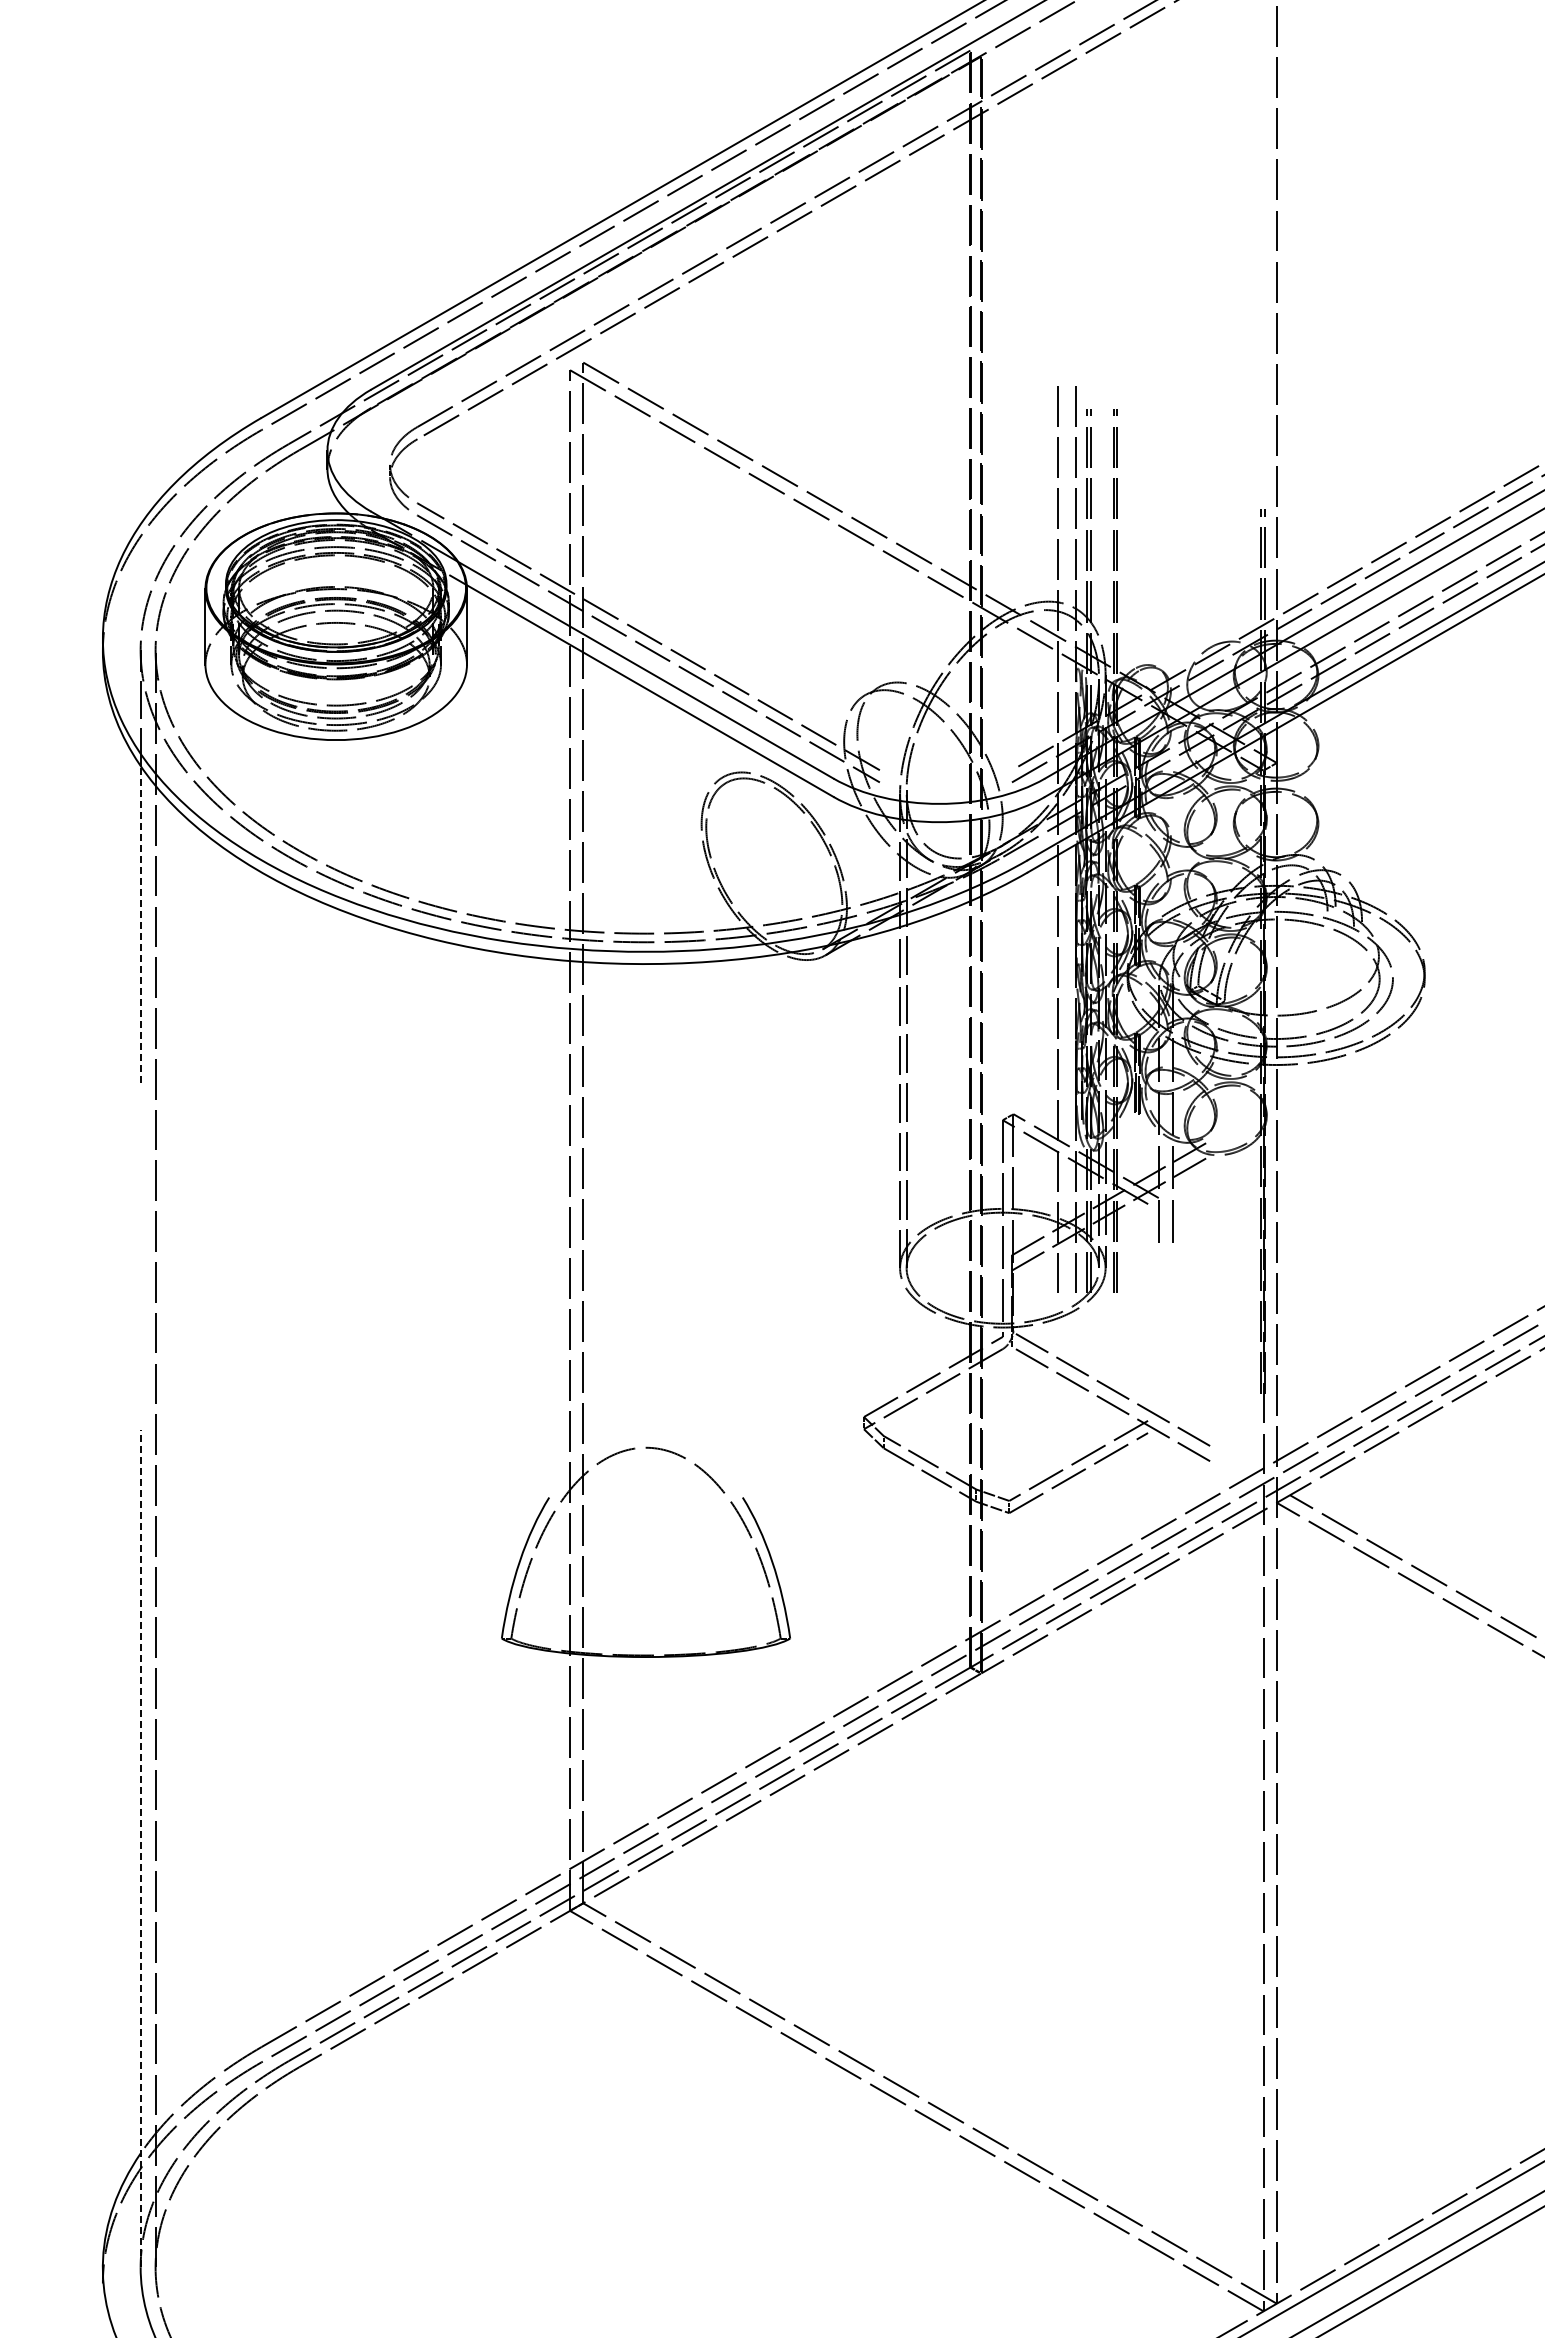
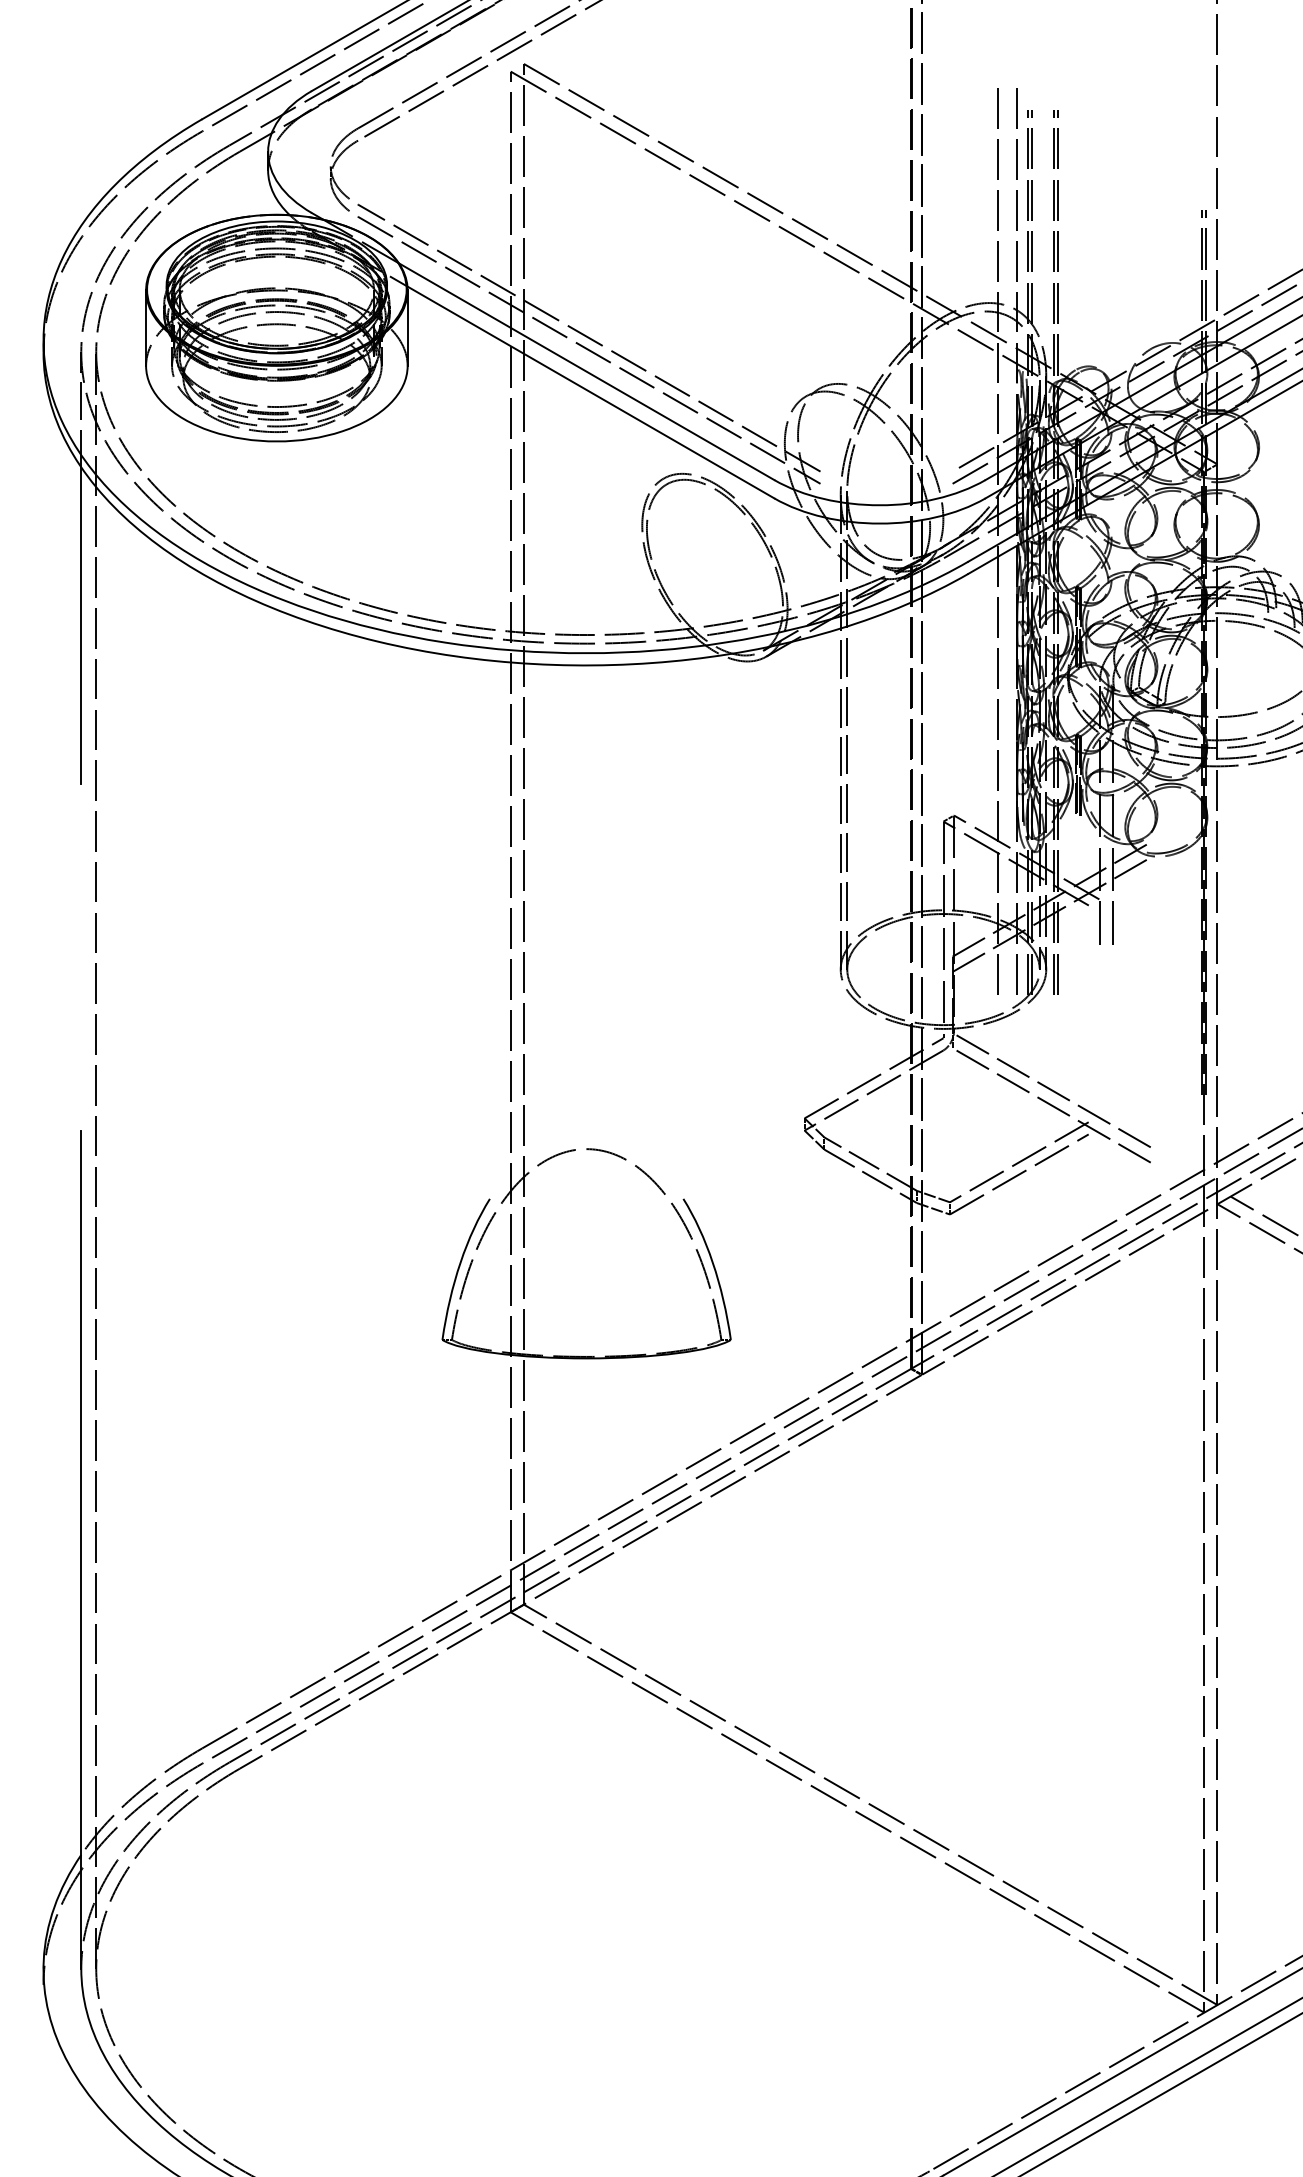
line: (140, 923) -> (81, 624), dashed -> solid
line: (140, 1848) -> (81, 1549), dashed -> solid

